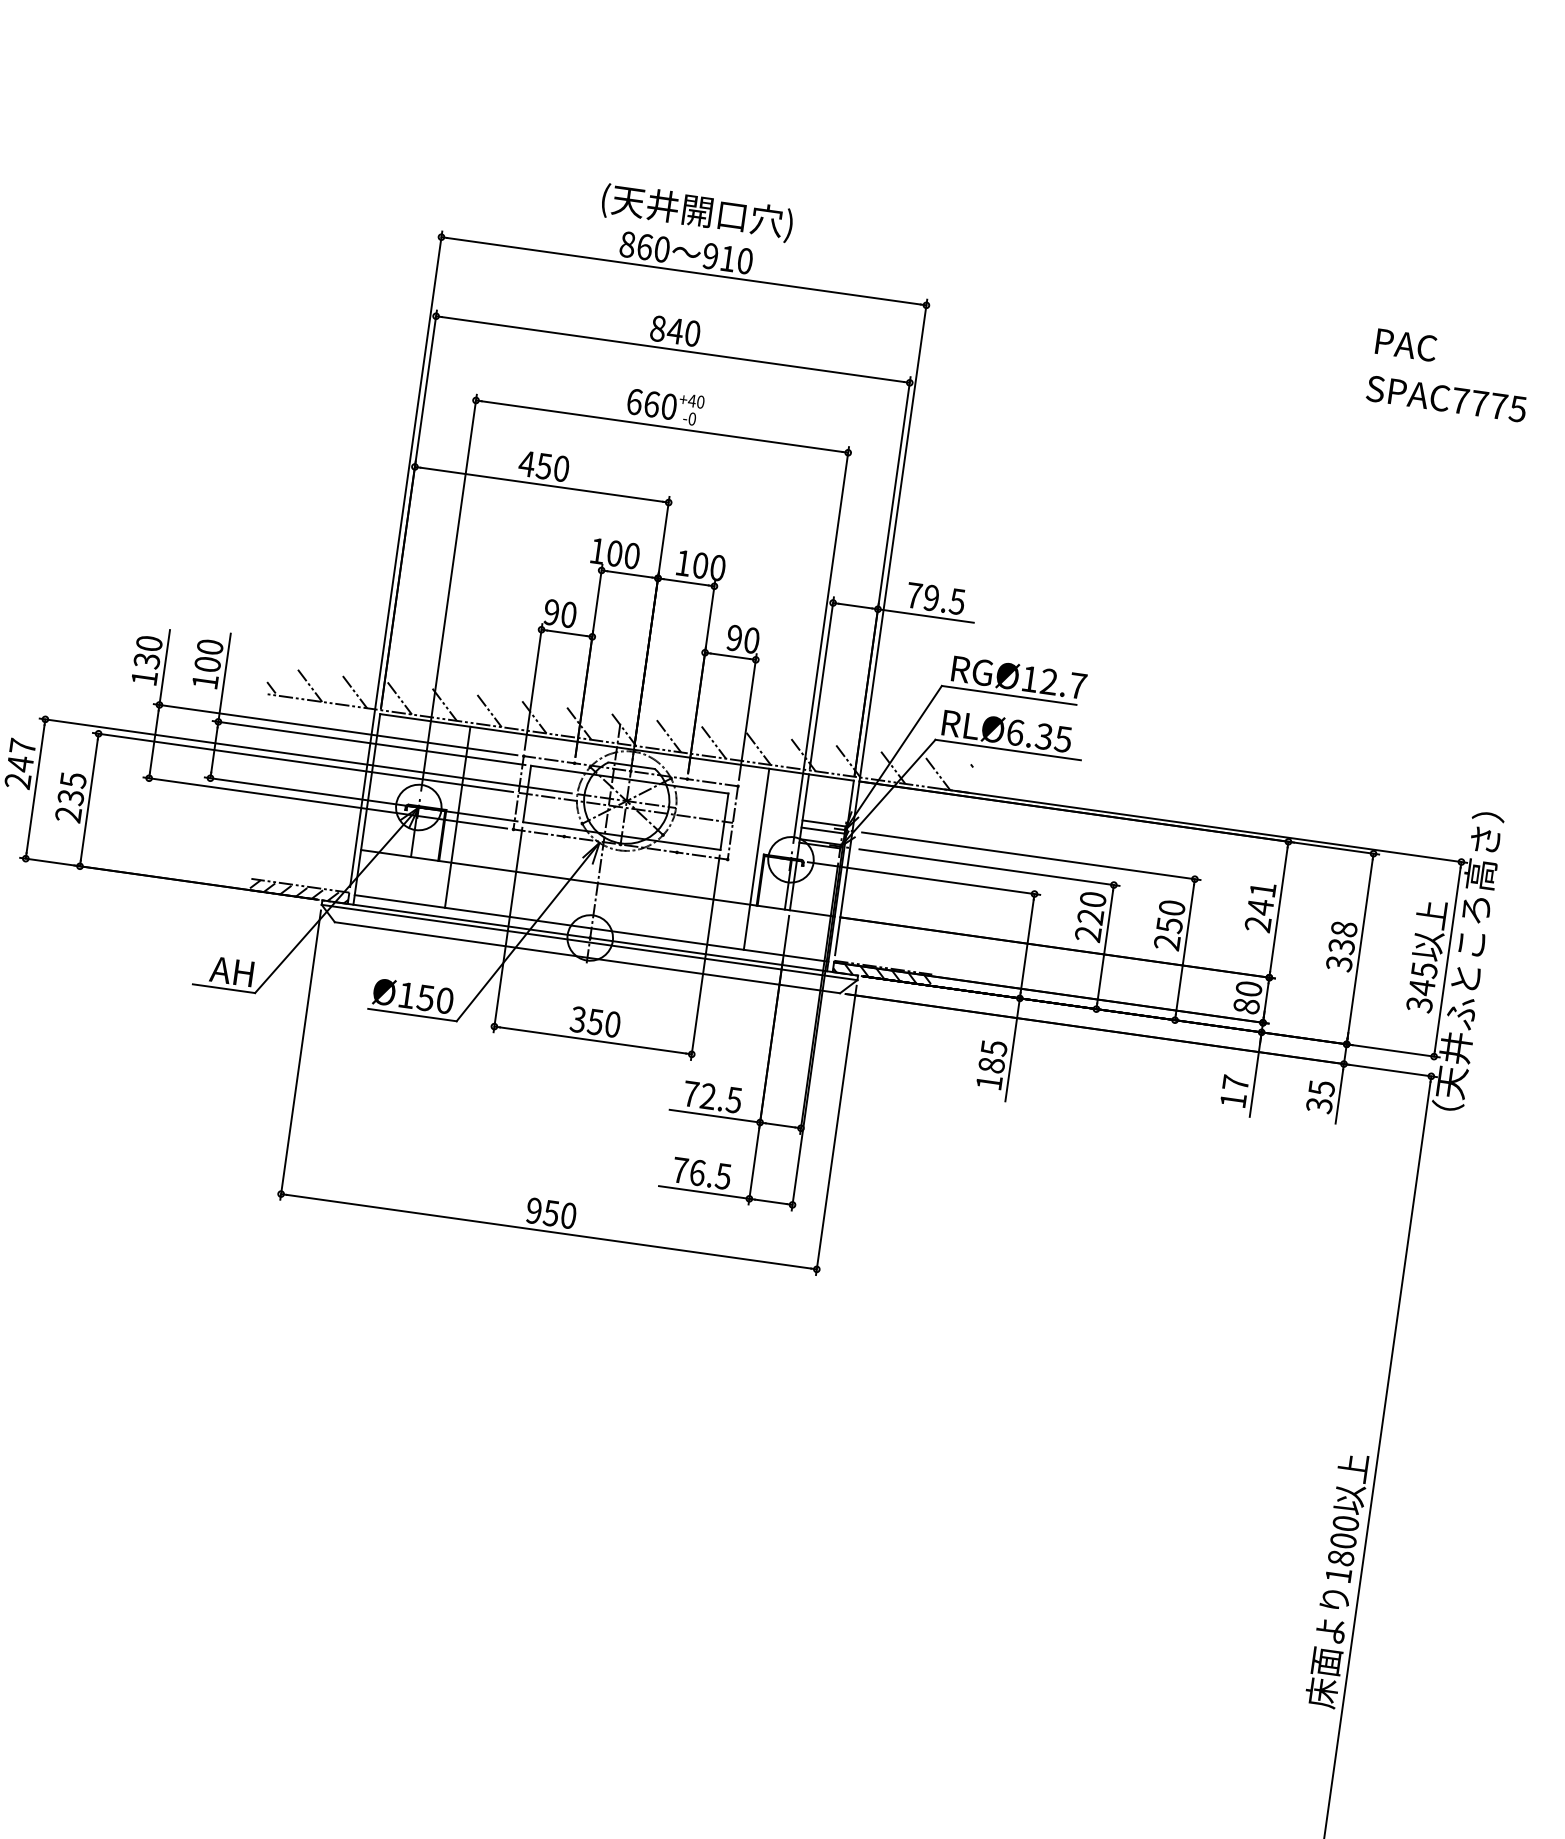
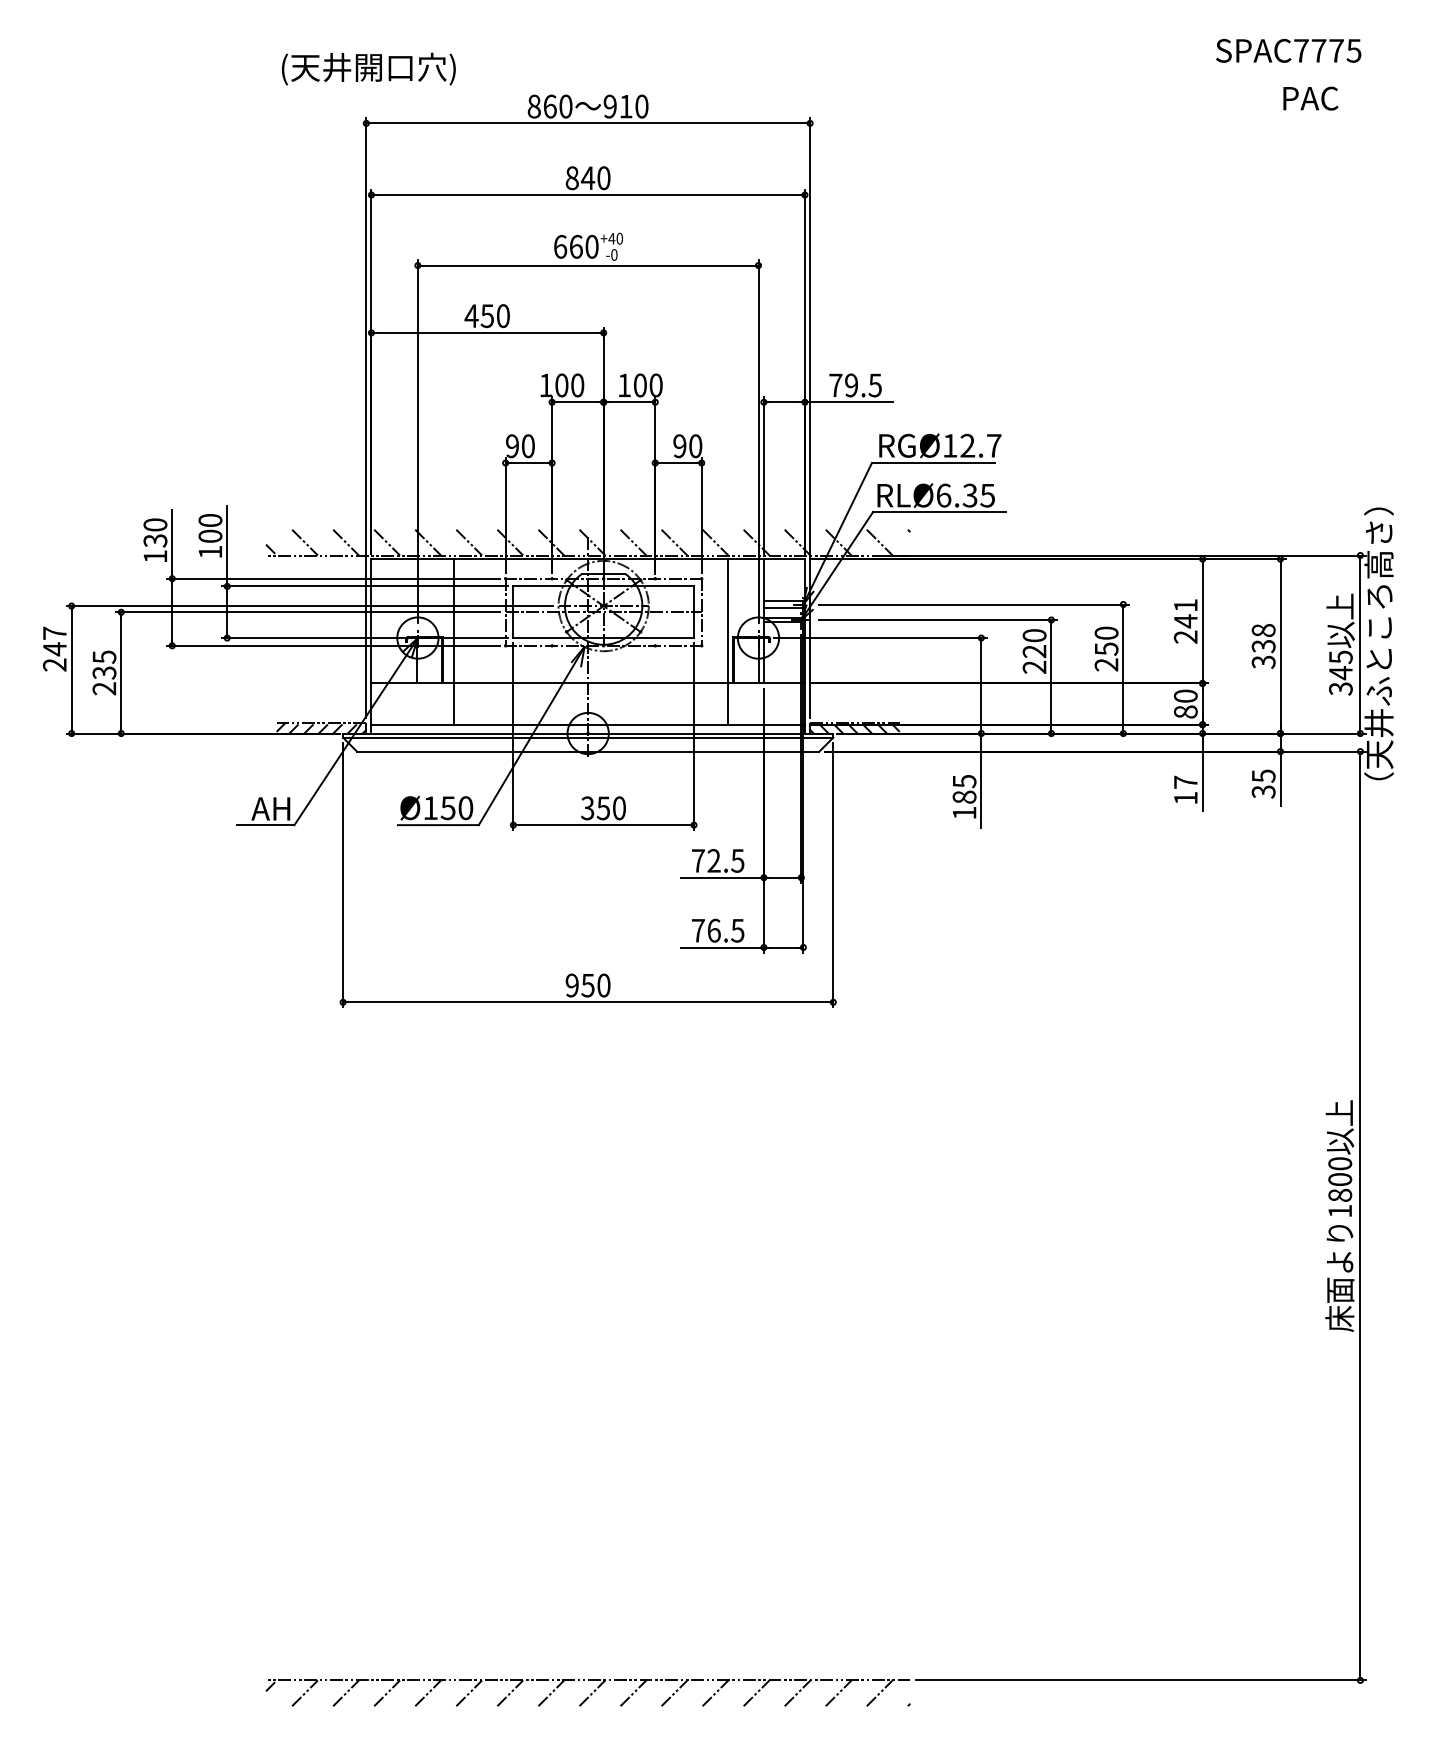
text: (697, 211) -> (368, 68), moved
text: (1406, 345) -> (1310, 98), moved
text: (1446, 398) -> (1288, 50), moved

